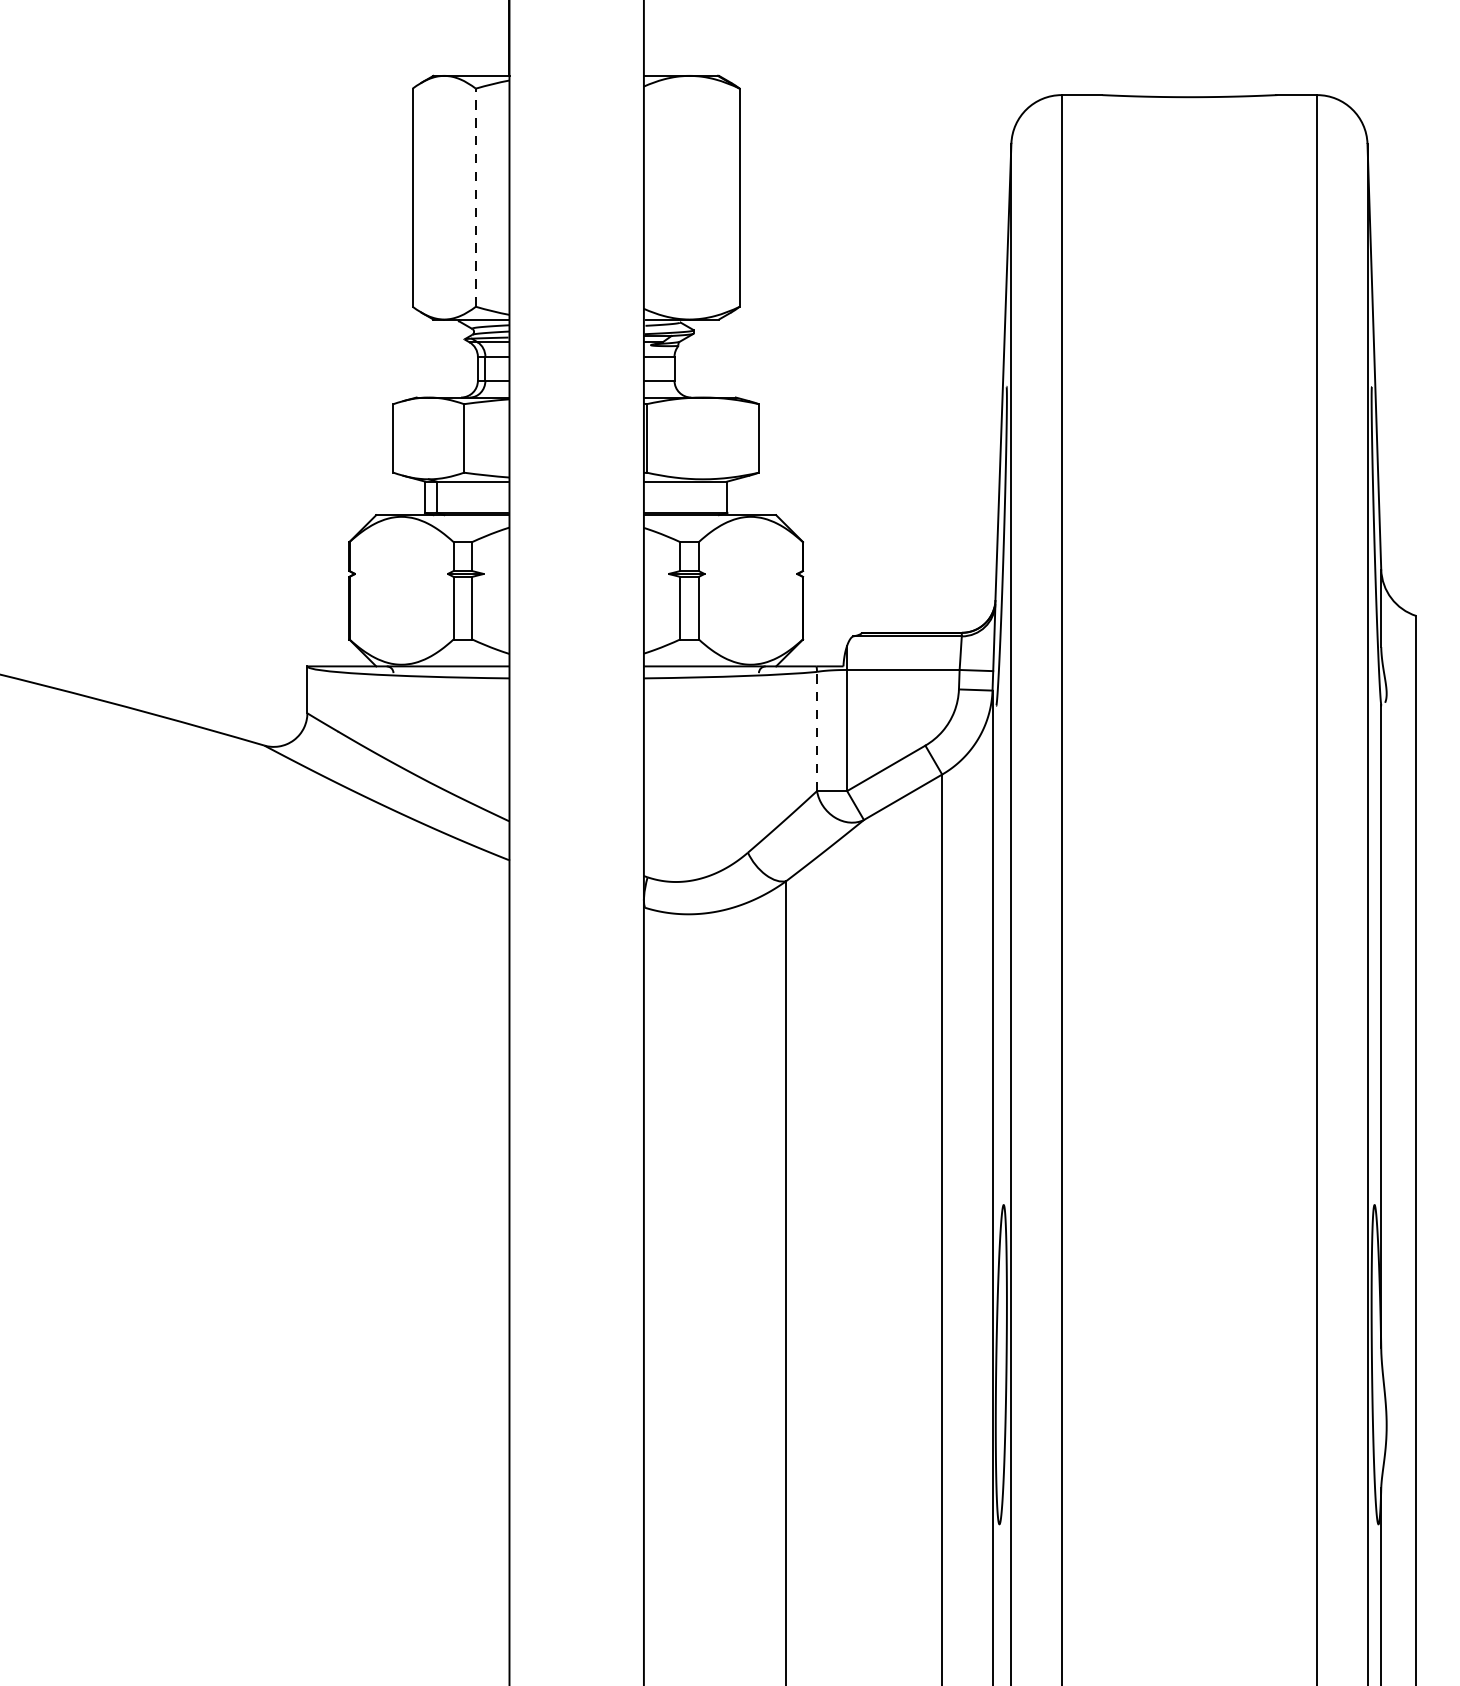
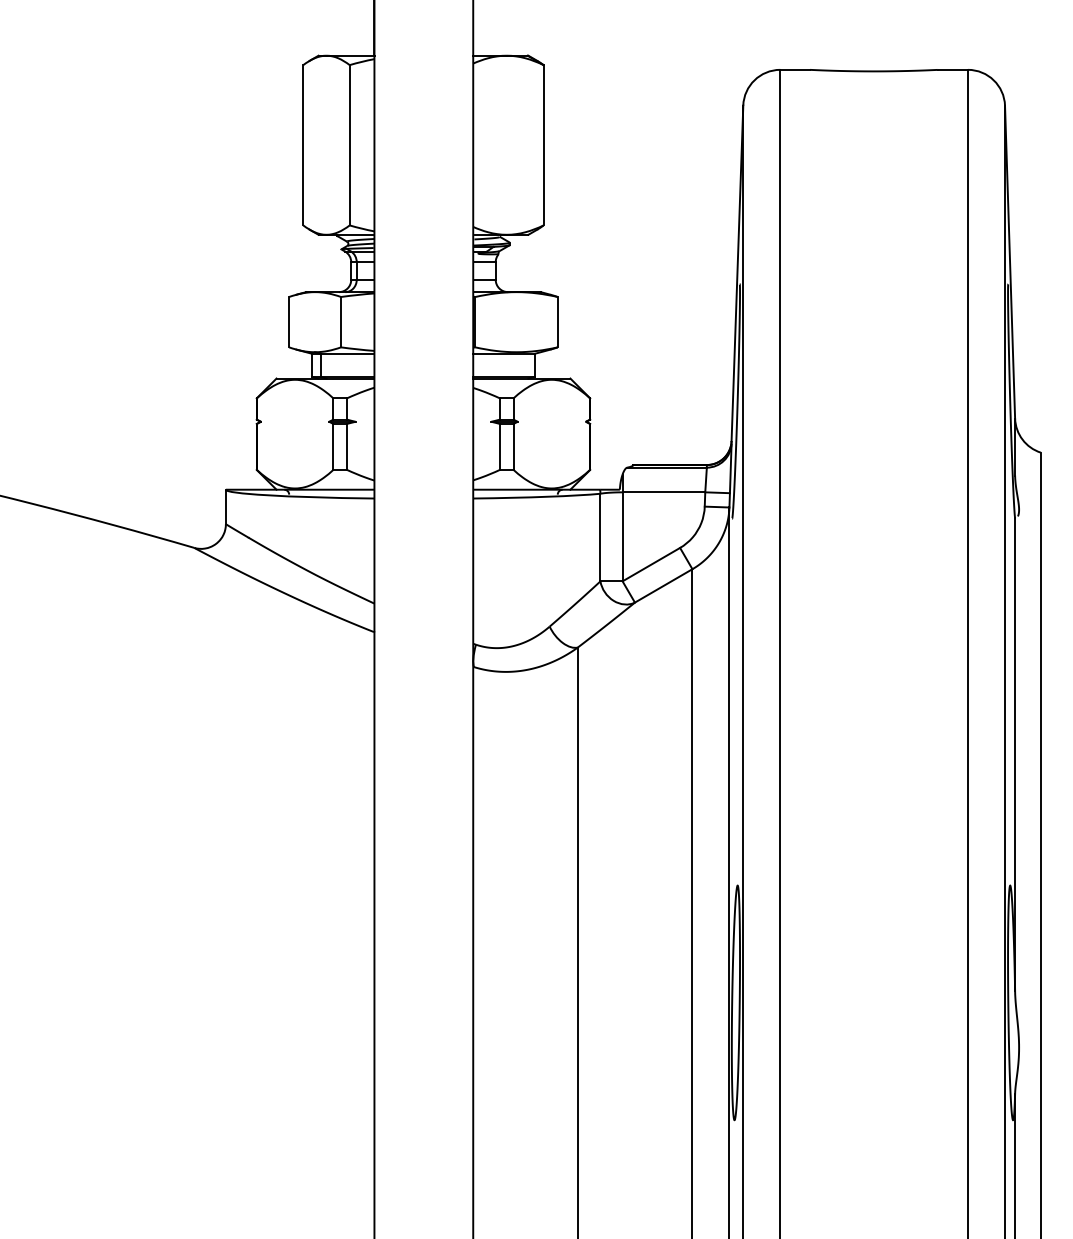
line: (475, 196) -> (349, 144), dashed -> solid
line: (817, 731) -> (600, 537), dashed -> solid

